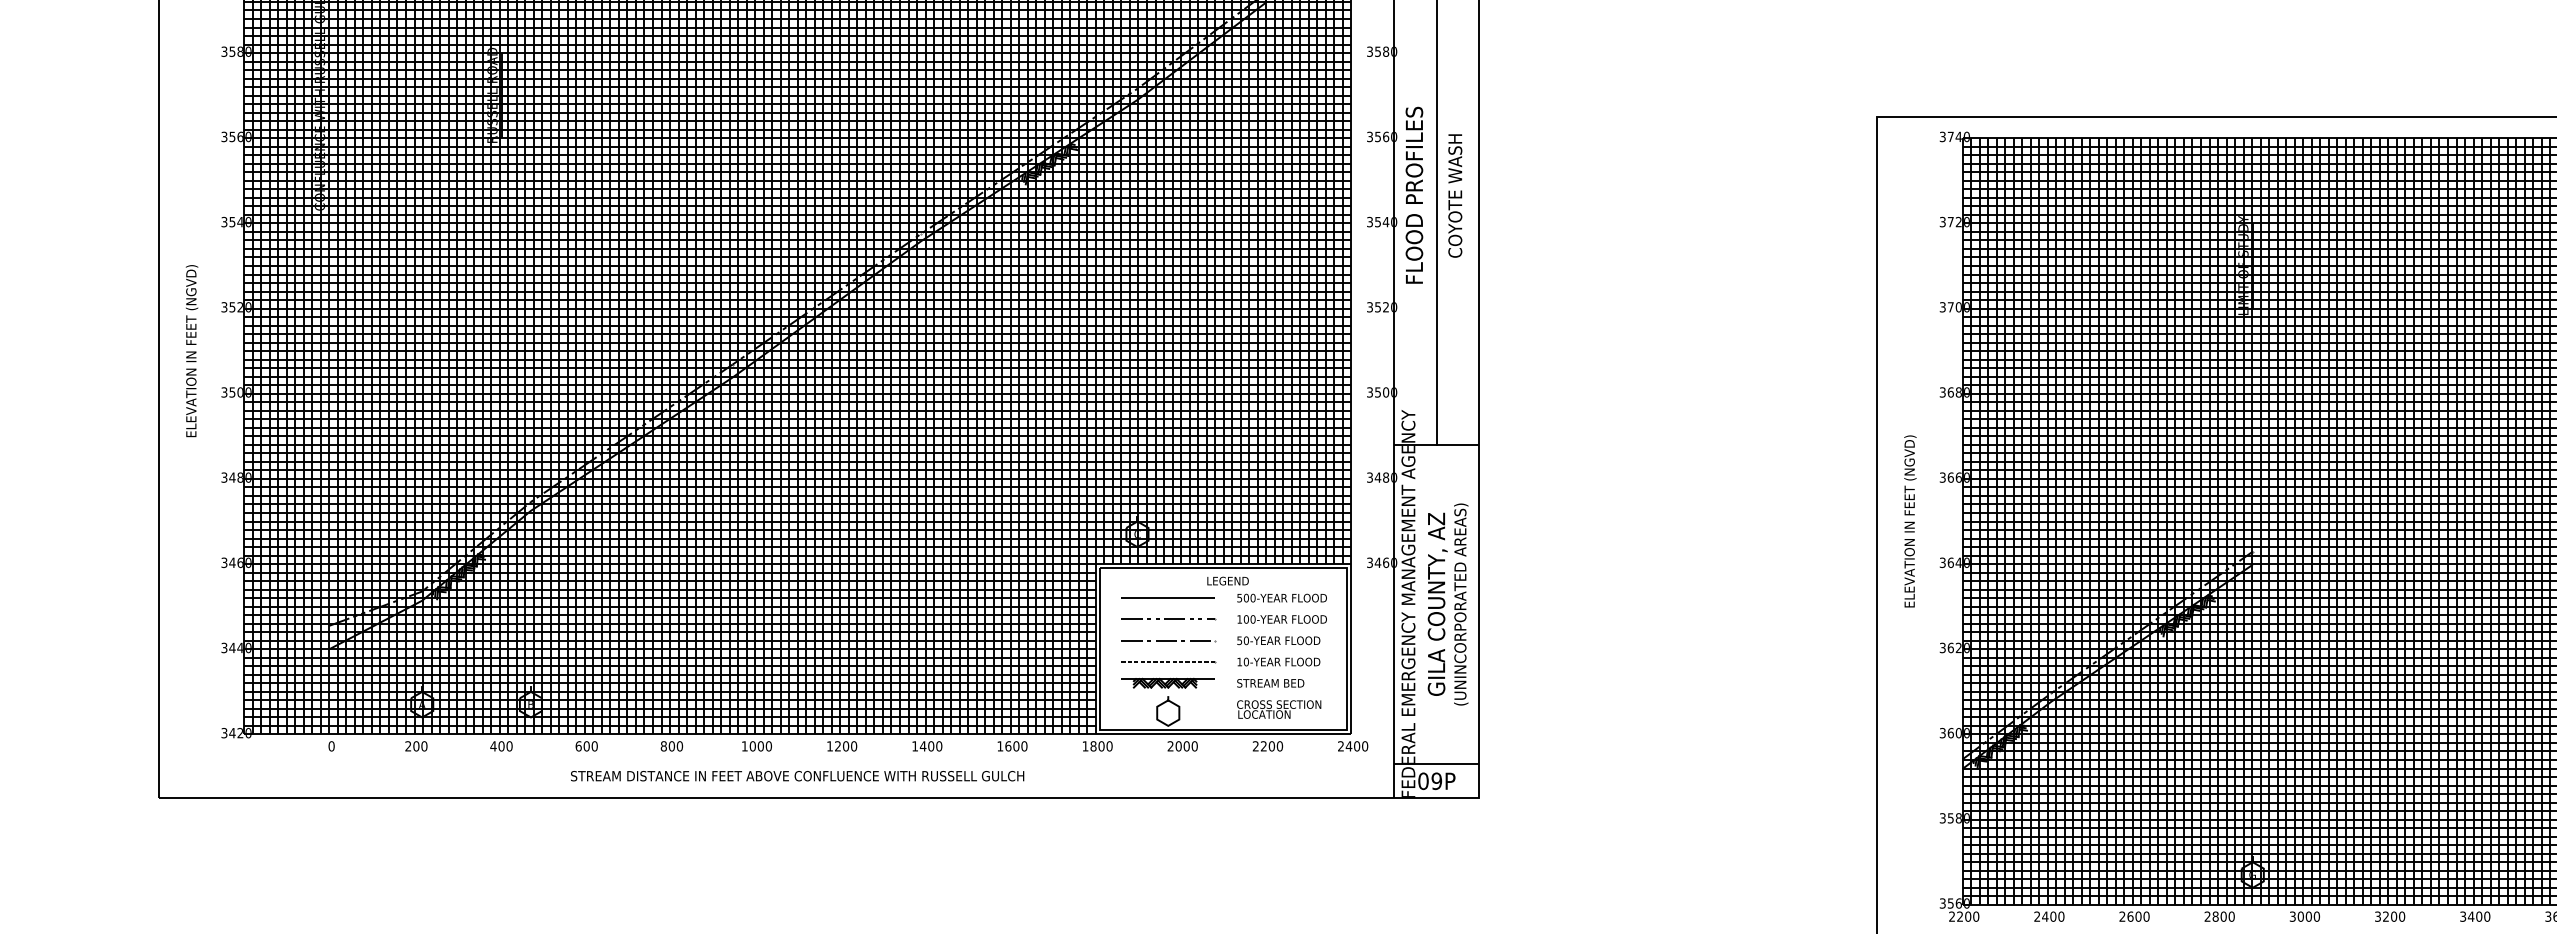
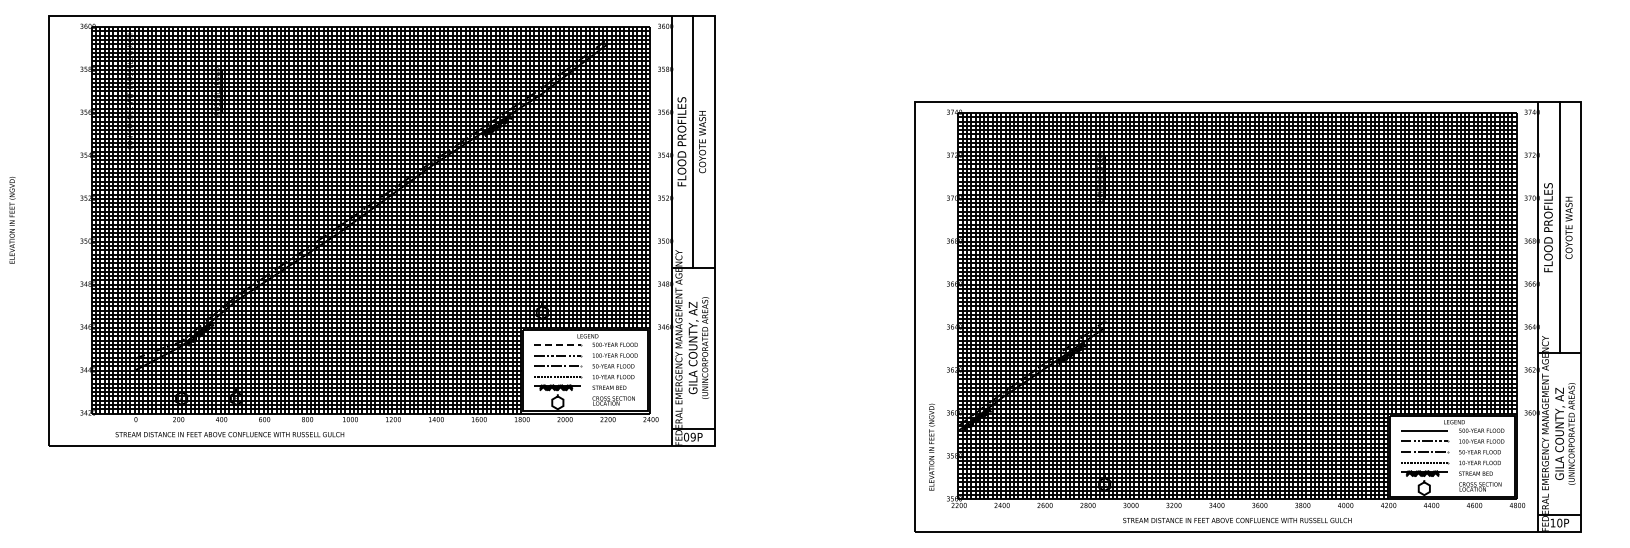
text: (191, 351) -> (12, 220), moved
text: (1909, 520) -> (931, 446), moved
line: (1169, 597) -> (558, 344), solid -> dashed
text: (796, 775) -> (229, 434), moved

